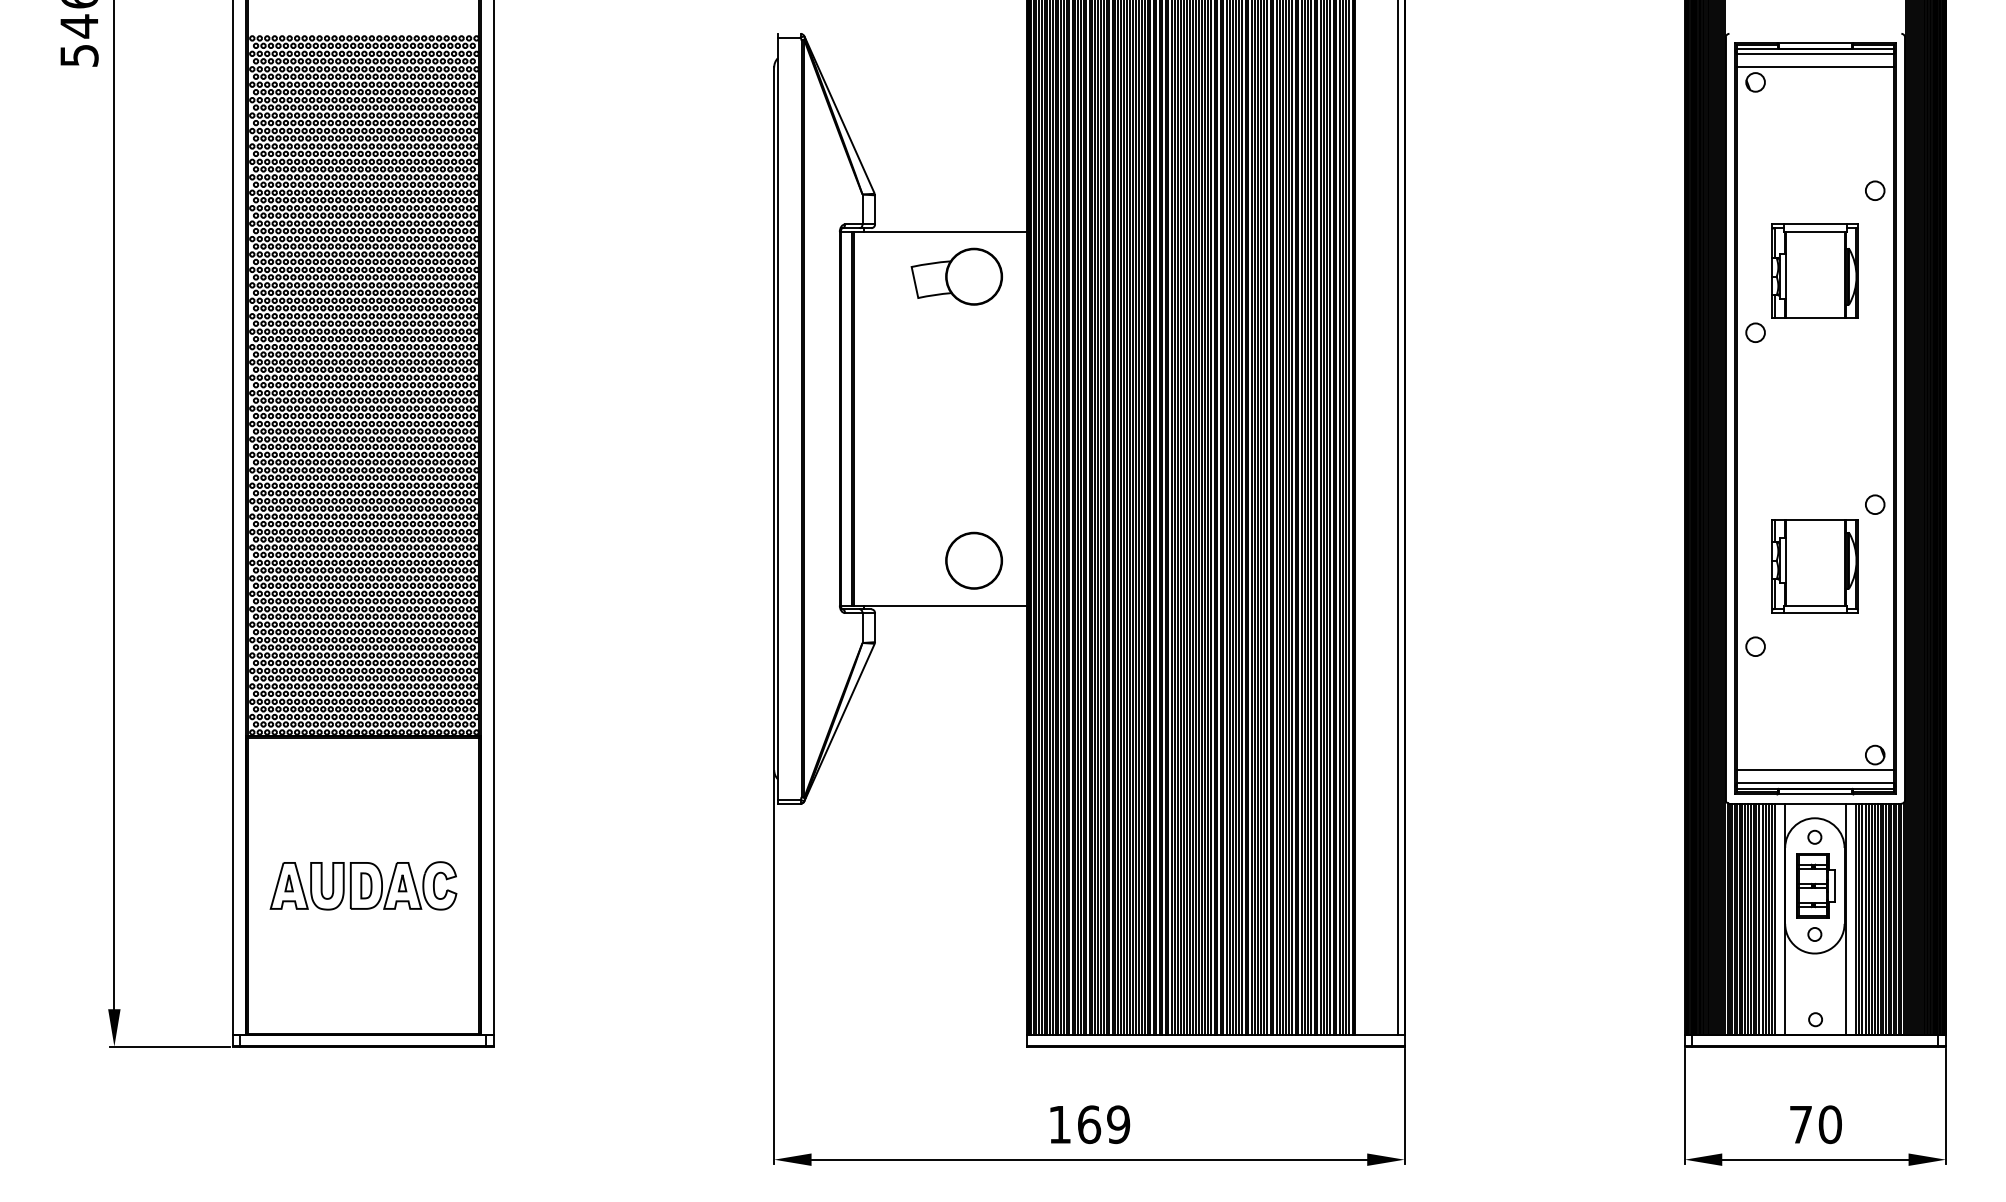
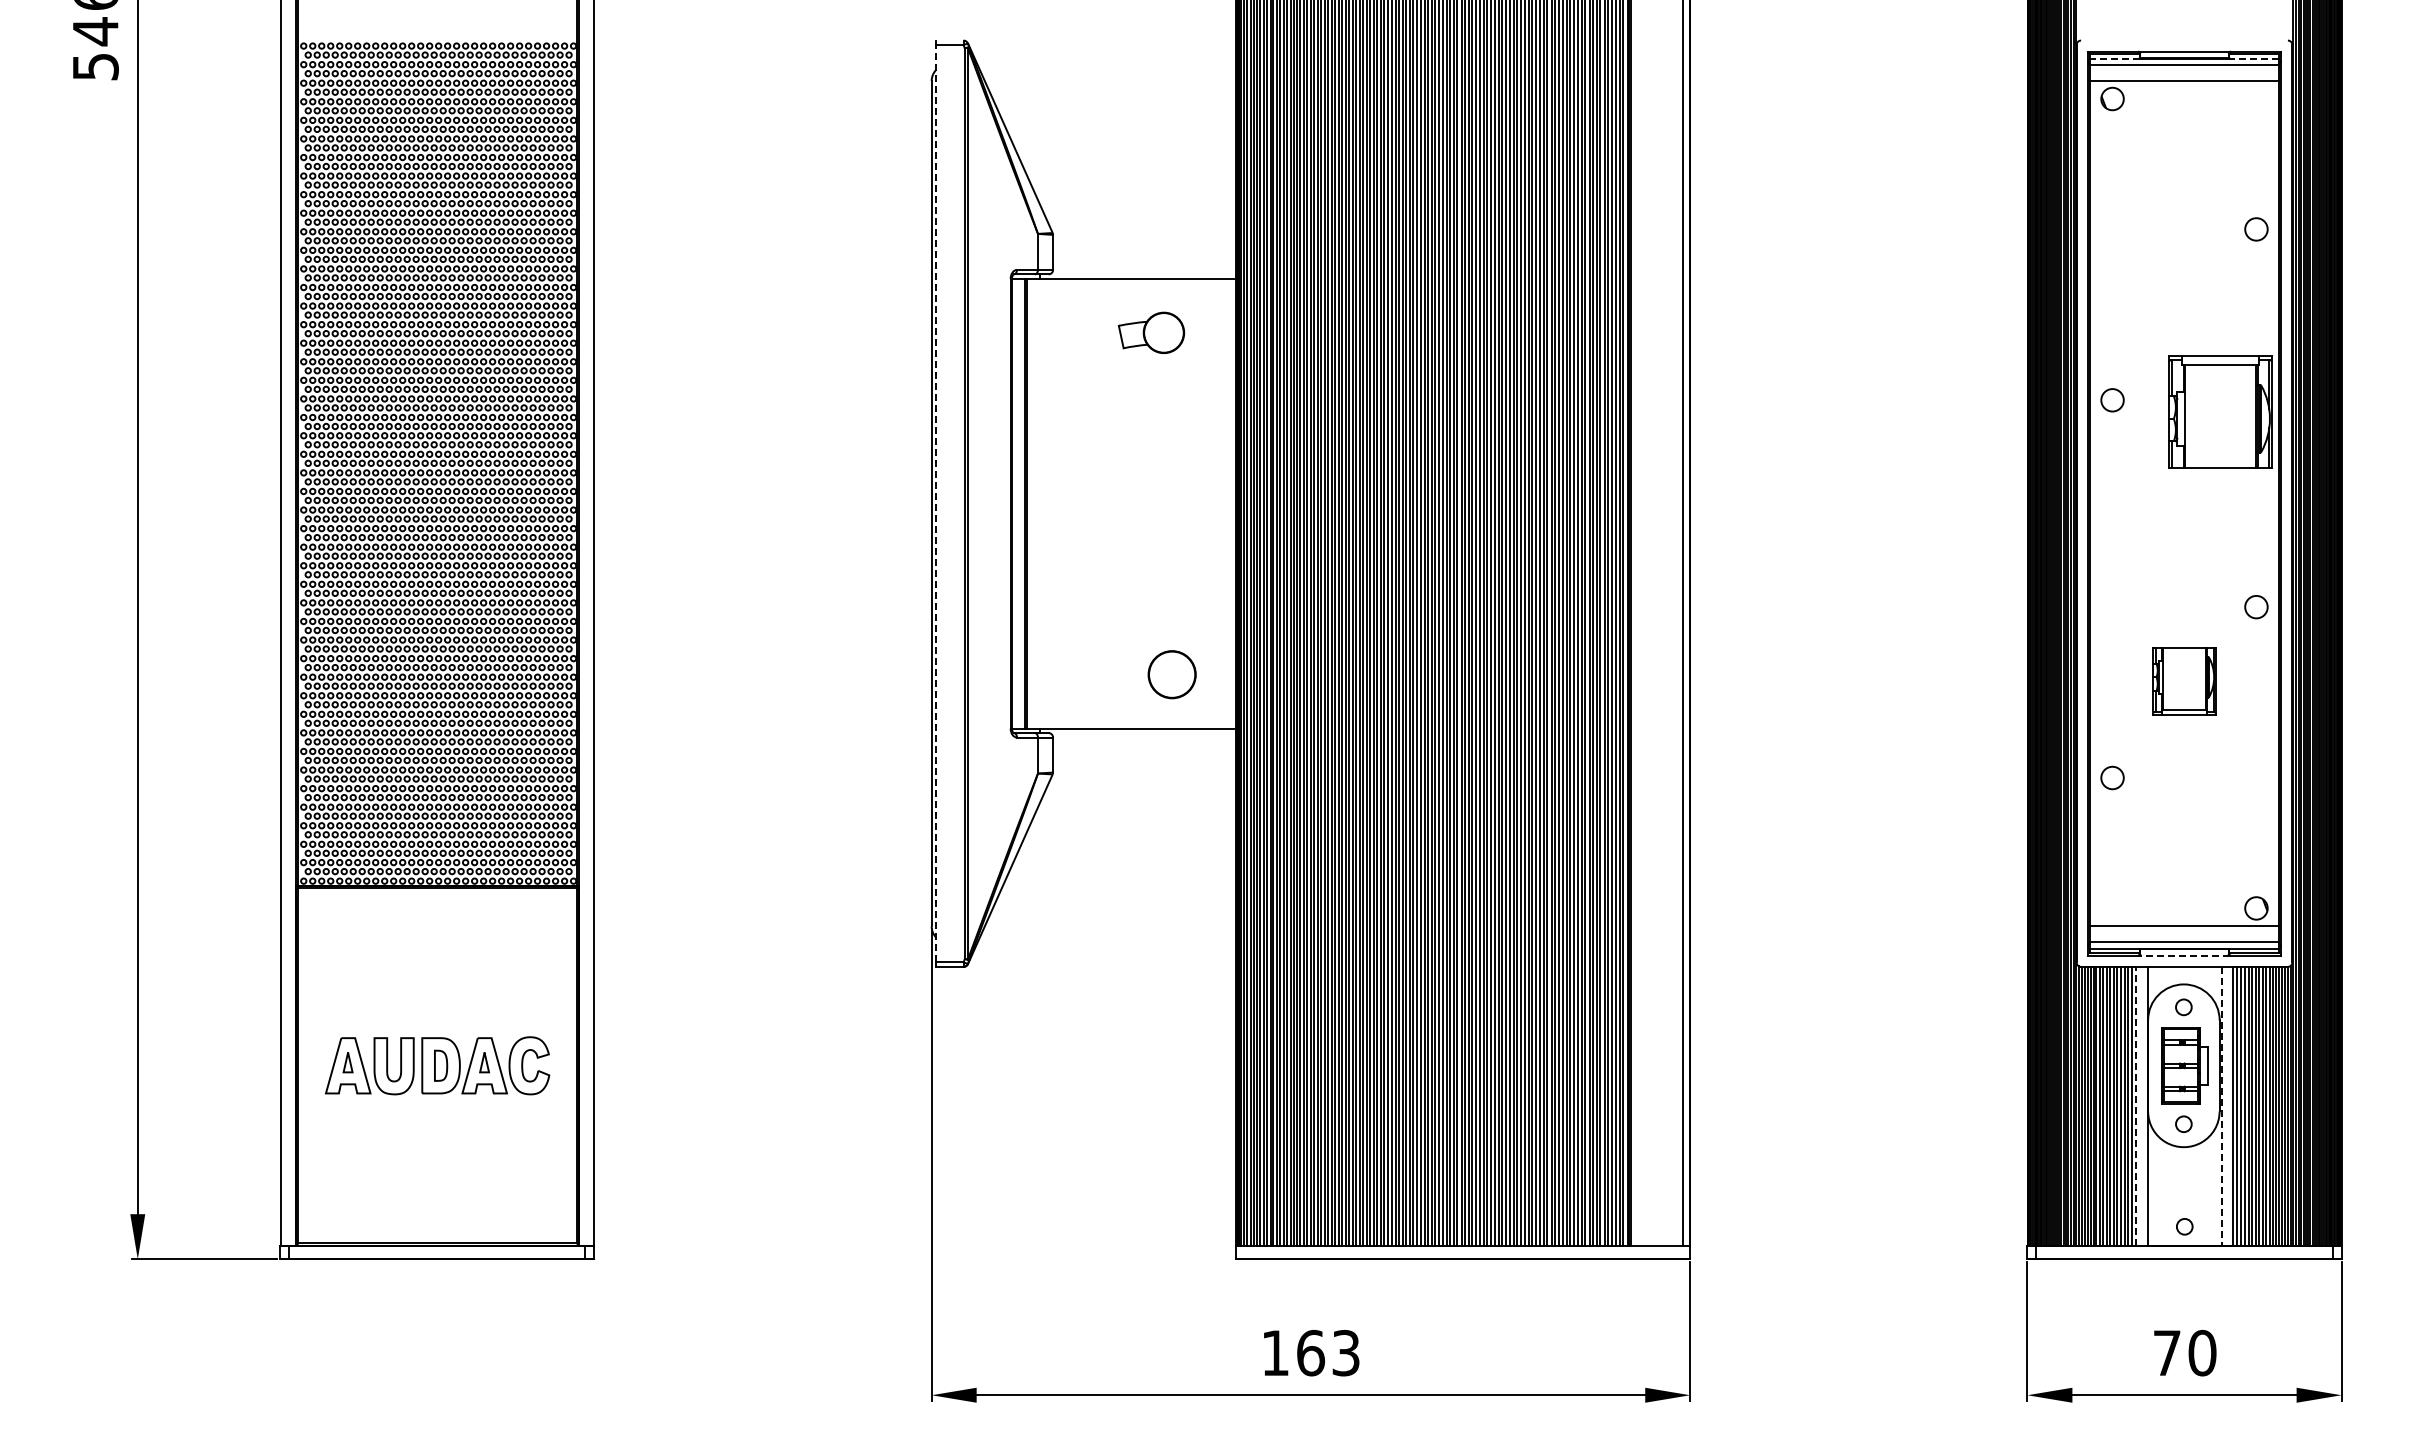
line: (1757, 48) -> (2114, 58), solid -> dashed
line: (1872, 48) -> (2253, 58), solid -> dashed
part: (1815, 270) -> (2220, 411), moved
part: (956, 276) -> (1151, 332), size x0.6
line: (778, 418) -> (936, 503), solid -> dashed
circle: (973, 560) -> (1171, 674), size x0.7
part: (1815, 566) -> (2184, 681), size x0.6
line: (1815, 794) -> (2184, 955), solid -> dashed
line: (1775, 918) -> (2136, 1105), solid -> dashed
line: (1846, 919) -> (2221, 1106), solid -> dashed
text: (1118, 1125) -> (1345, 1353), 169 -> 163

